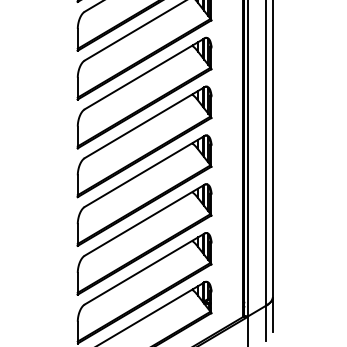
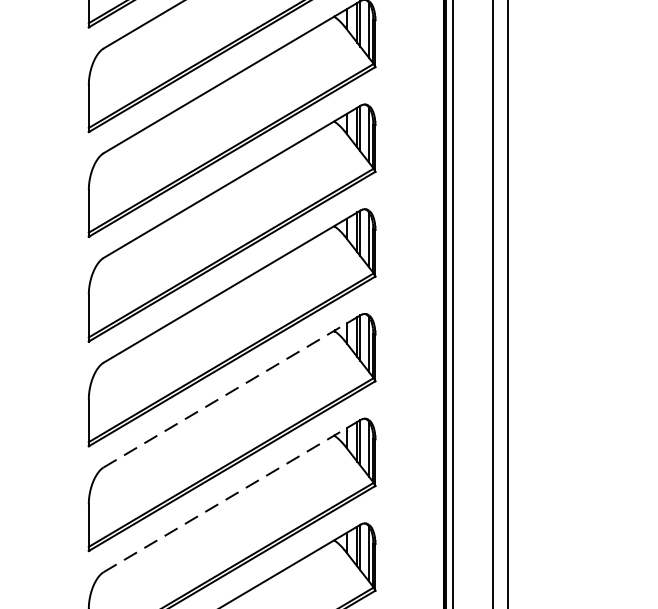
line: (144, 171) -> (231, 391), solid -> dashed
line: (144, 220) -> (231, 496), solid -> dashed

